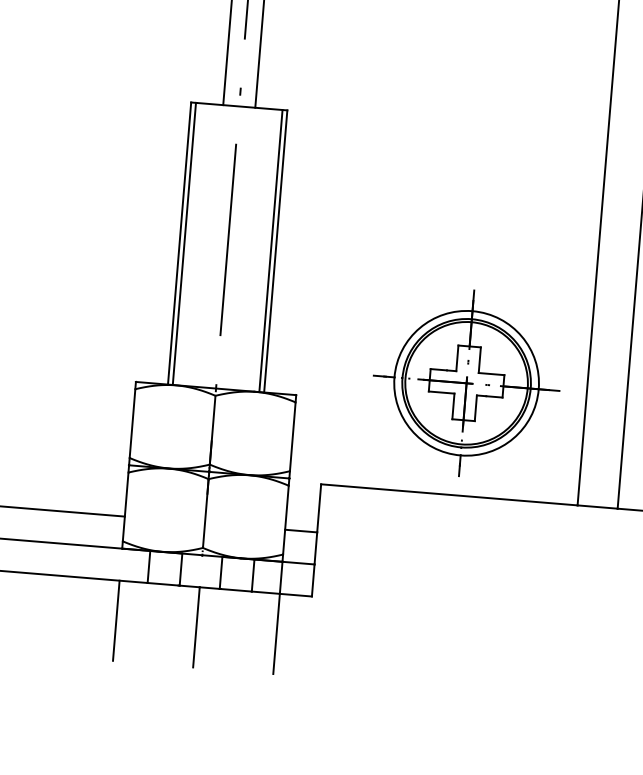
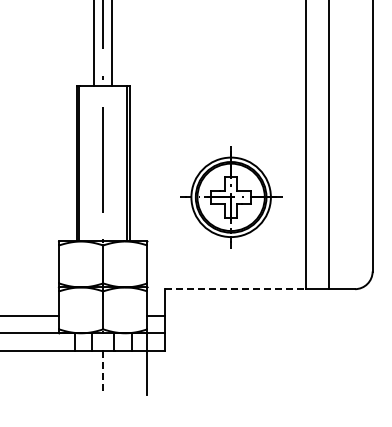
part: (467, 383) -> (231, 197), moved
line: (448, 495) -> (235, 289), solid -> dashed
line: (117, 621) -> (59, 373), removed
line: (196, 628) -> (103, 373), solid -> dashed

